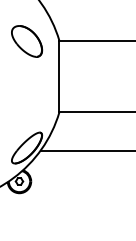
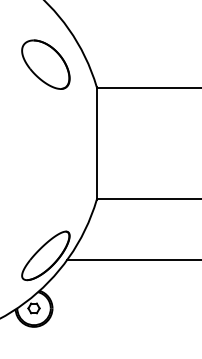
part: (27, 41) -> (46, 64), moved

